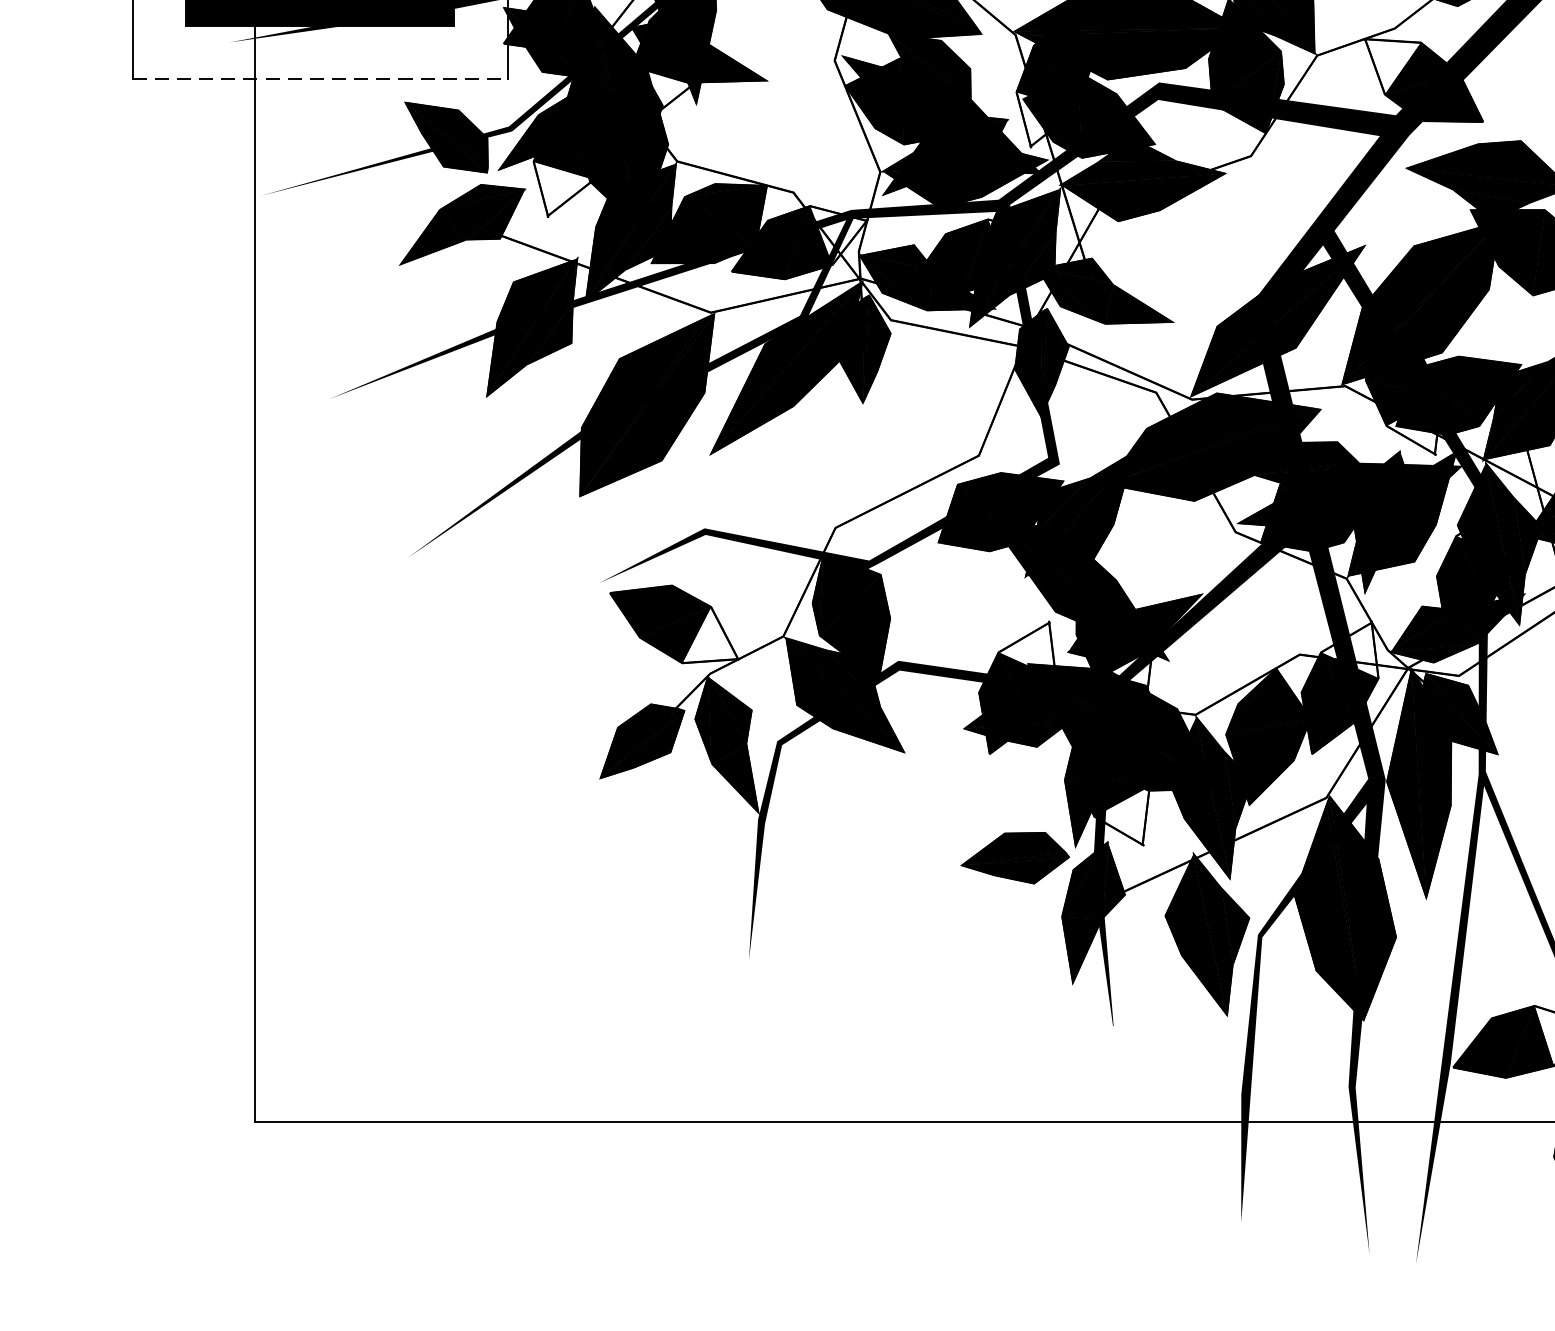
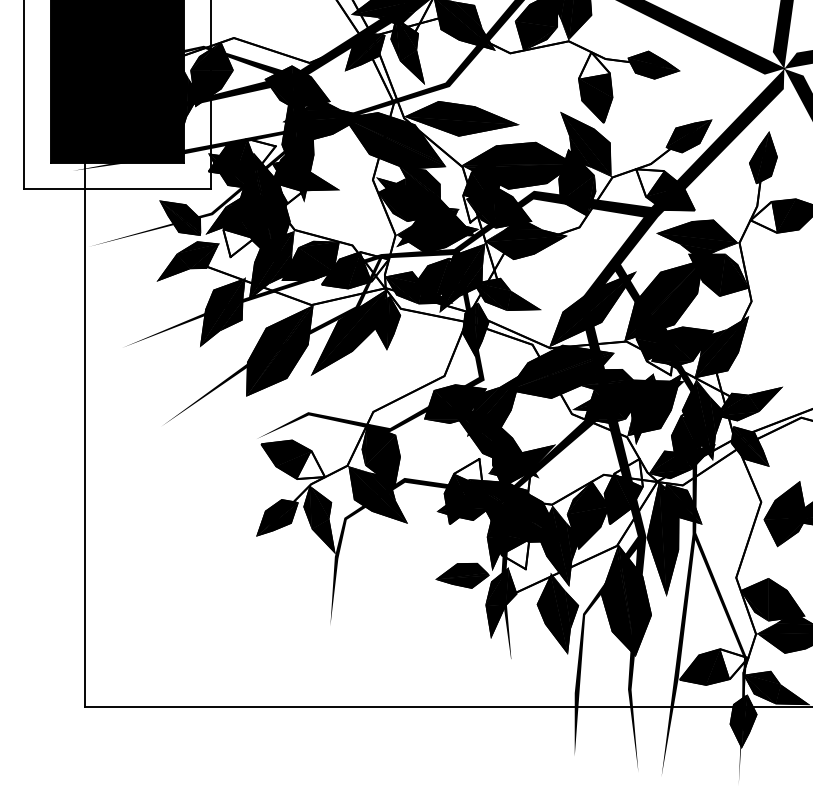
line: (320, 79) -> (117, 189), dashed -> solid

